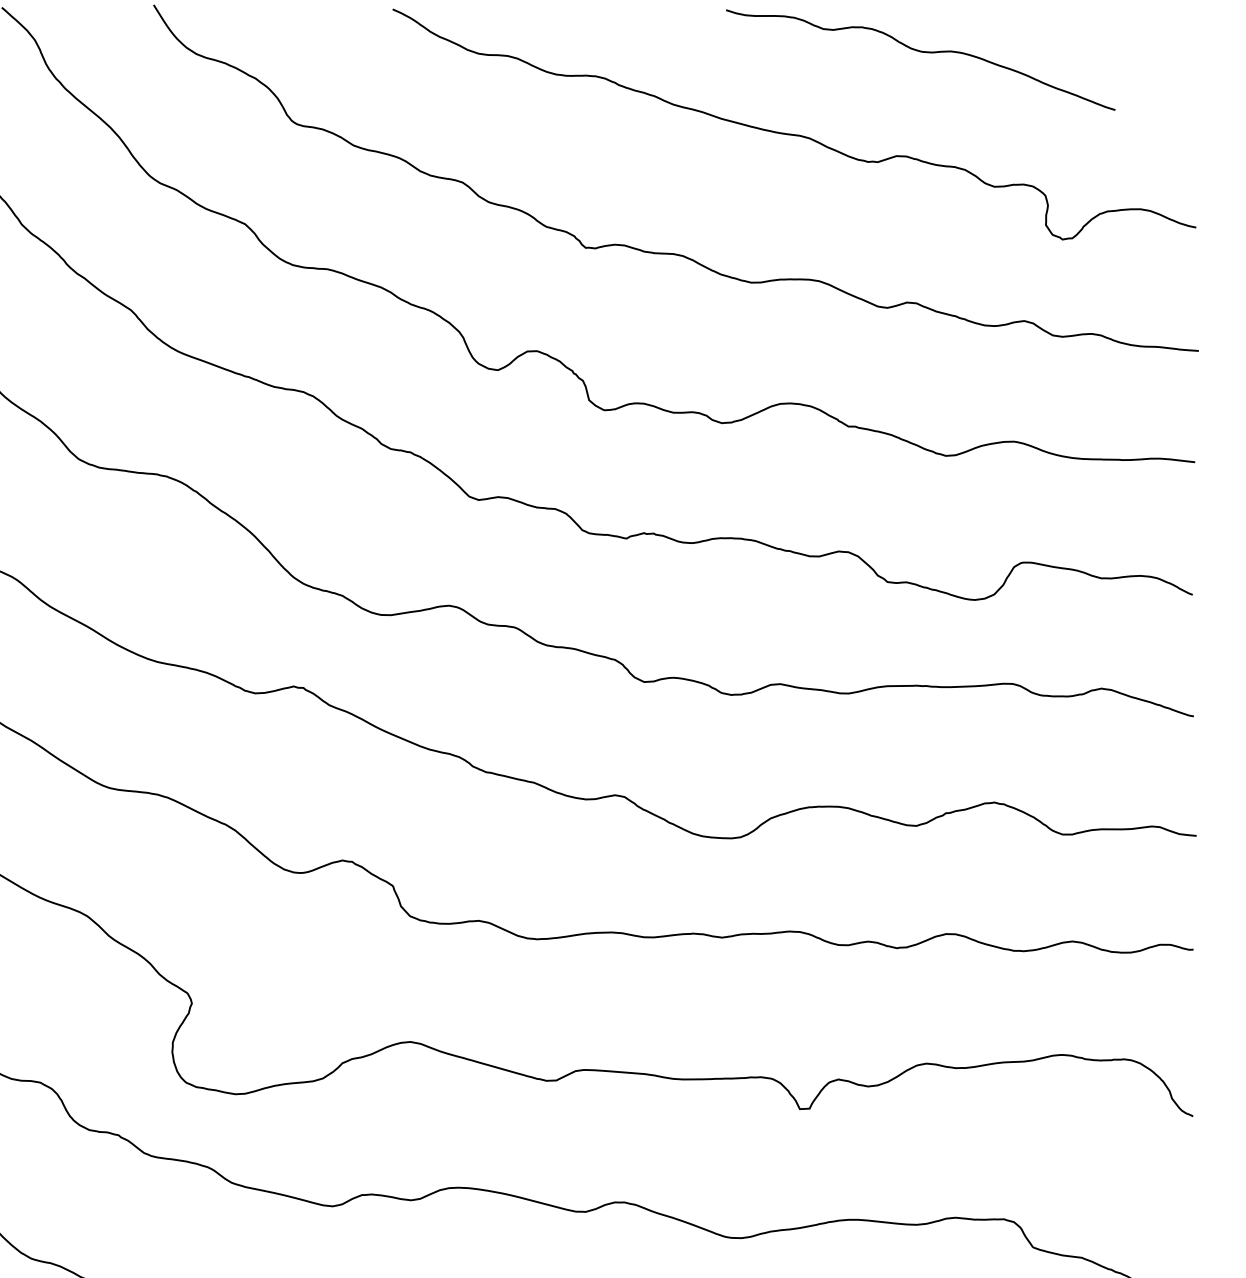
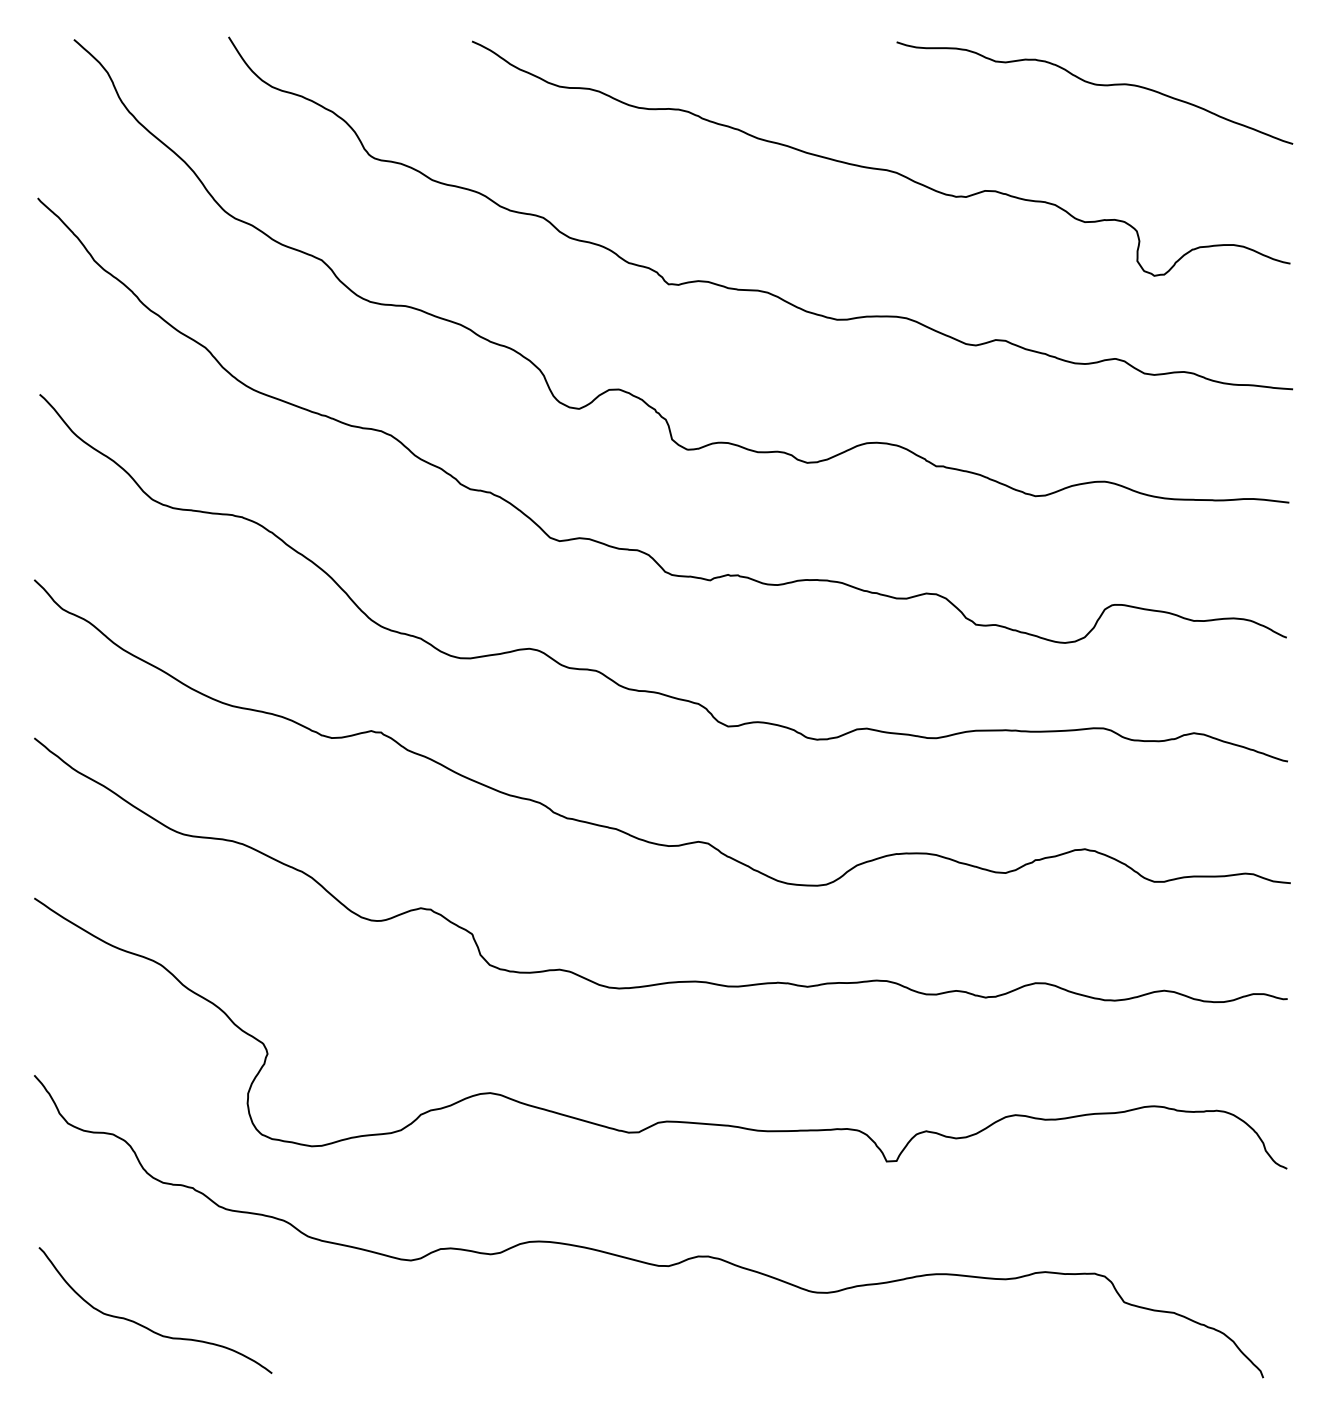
curve: (920, 52) -> (1094, 85), moved

